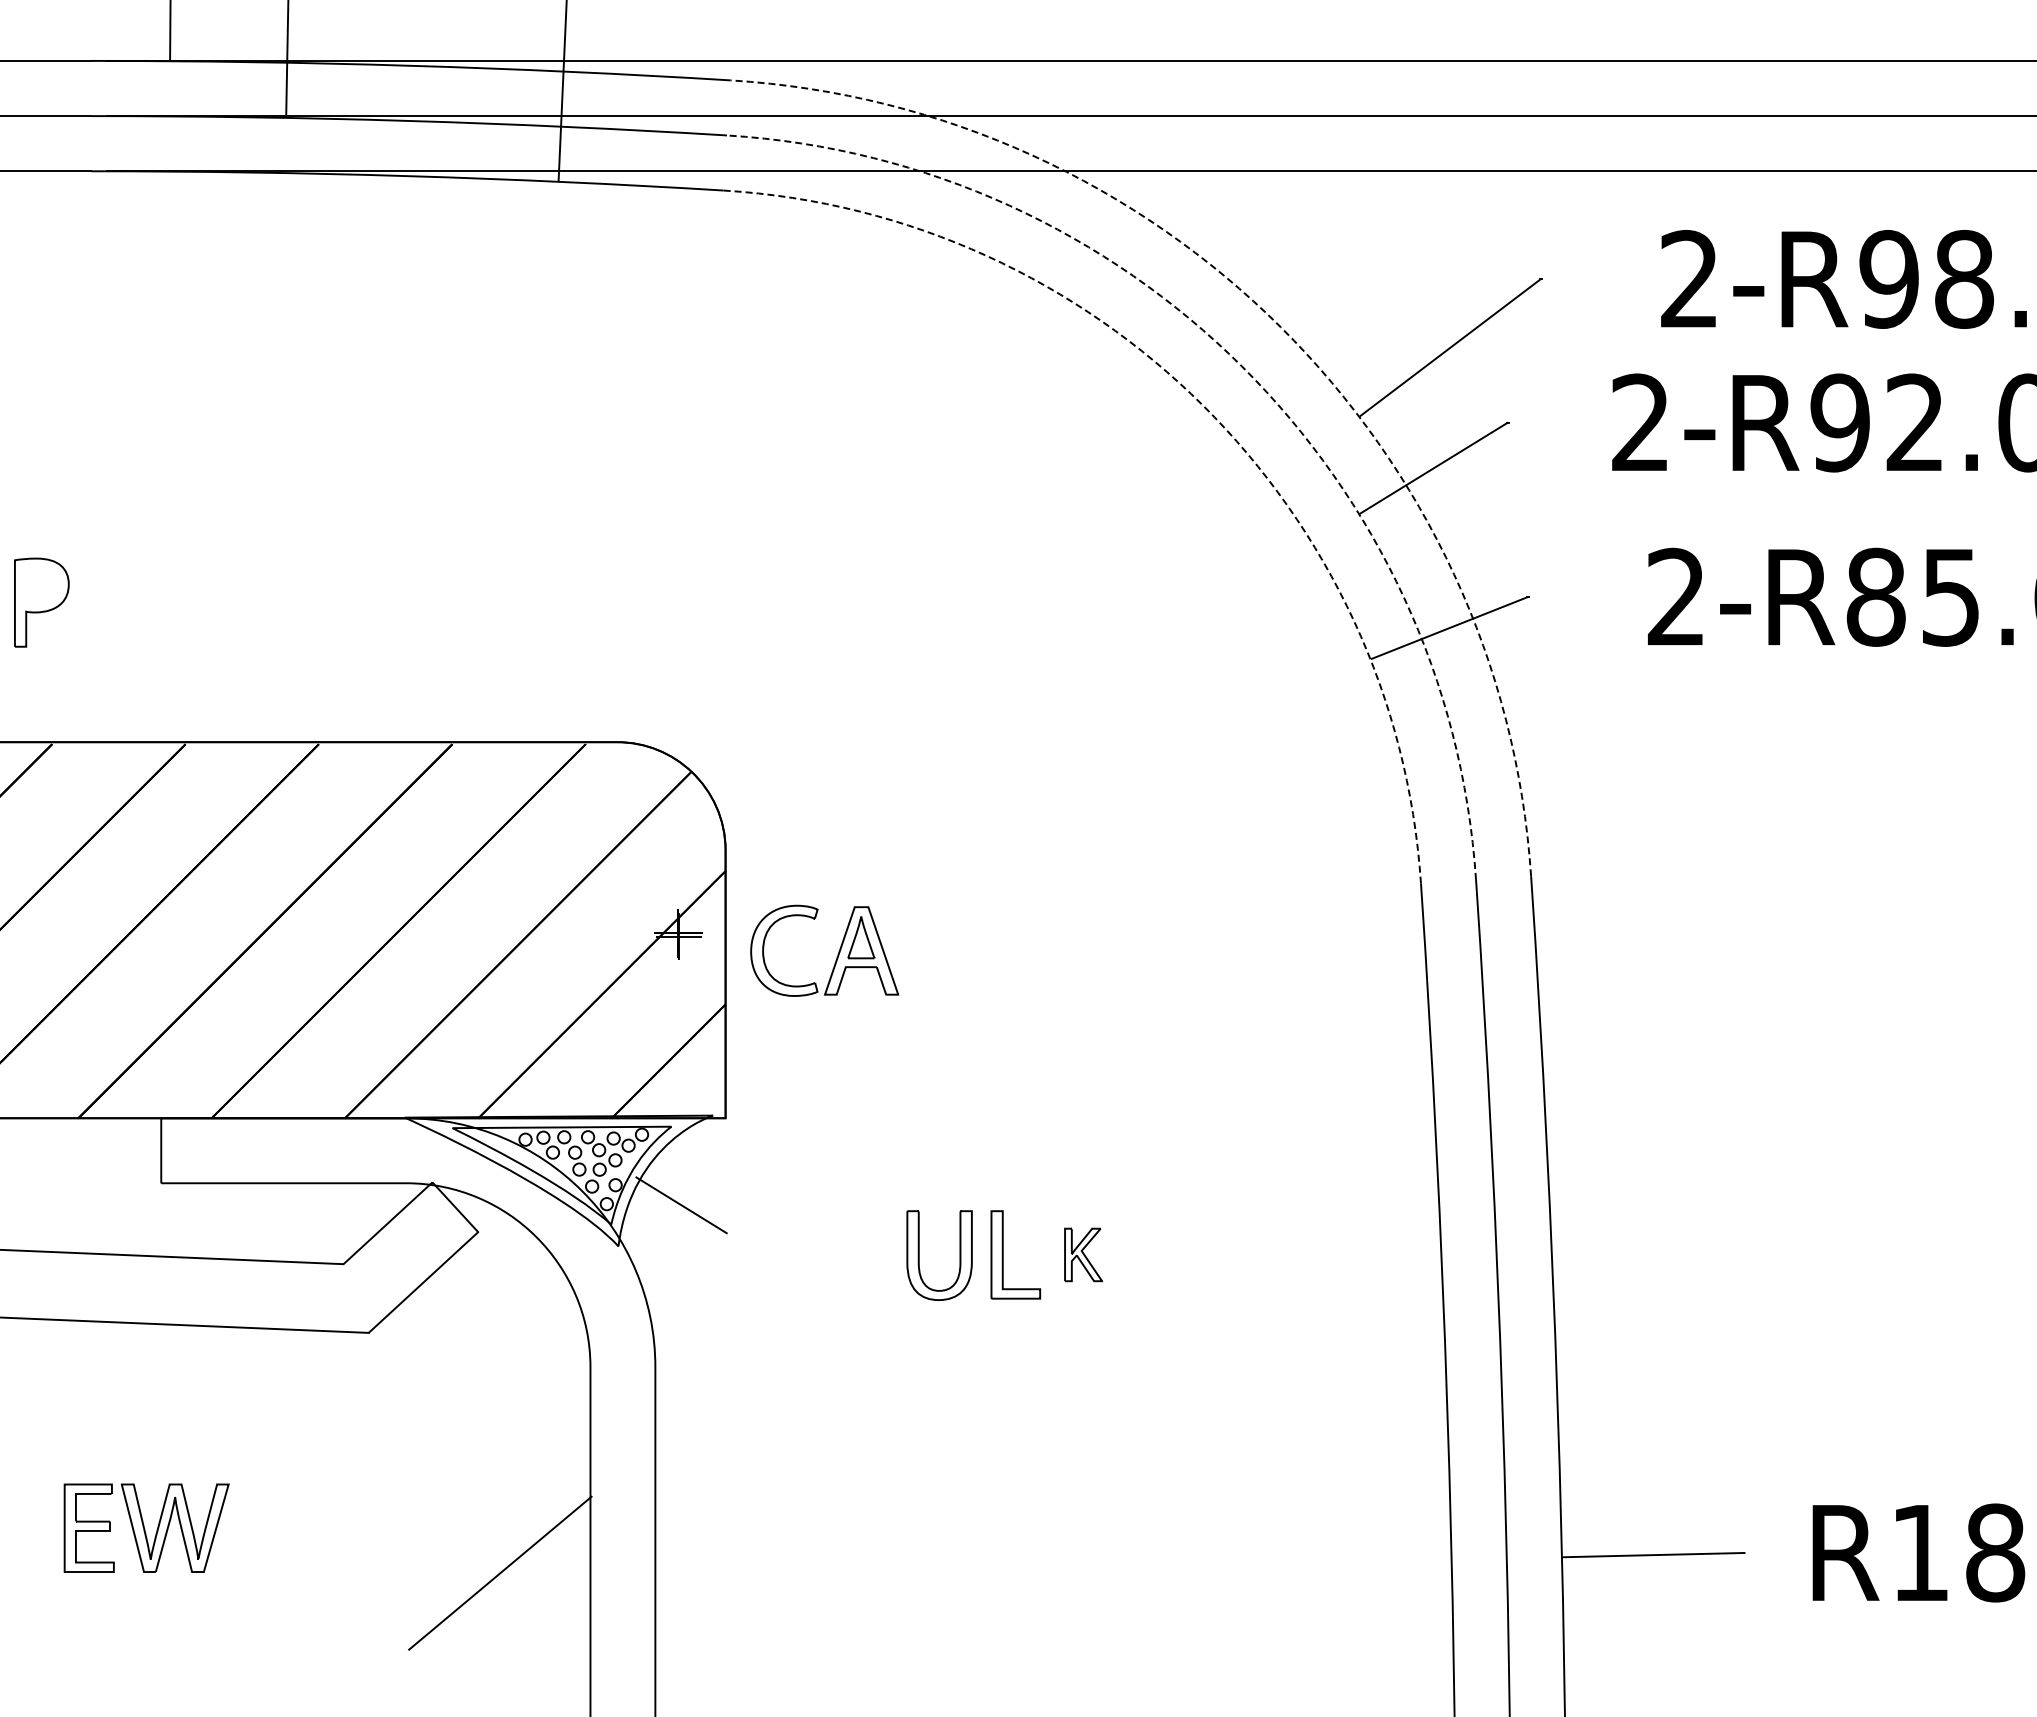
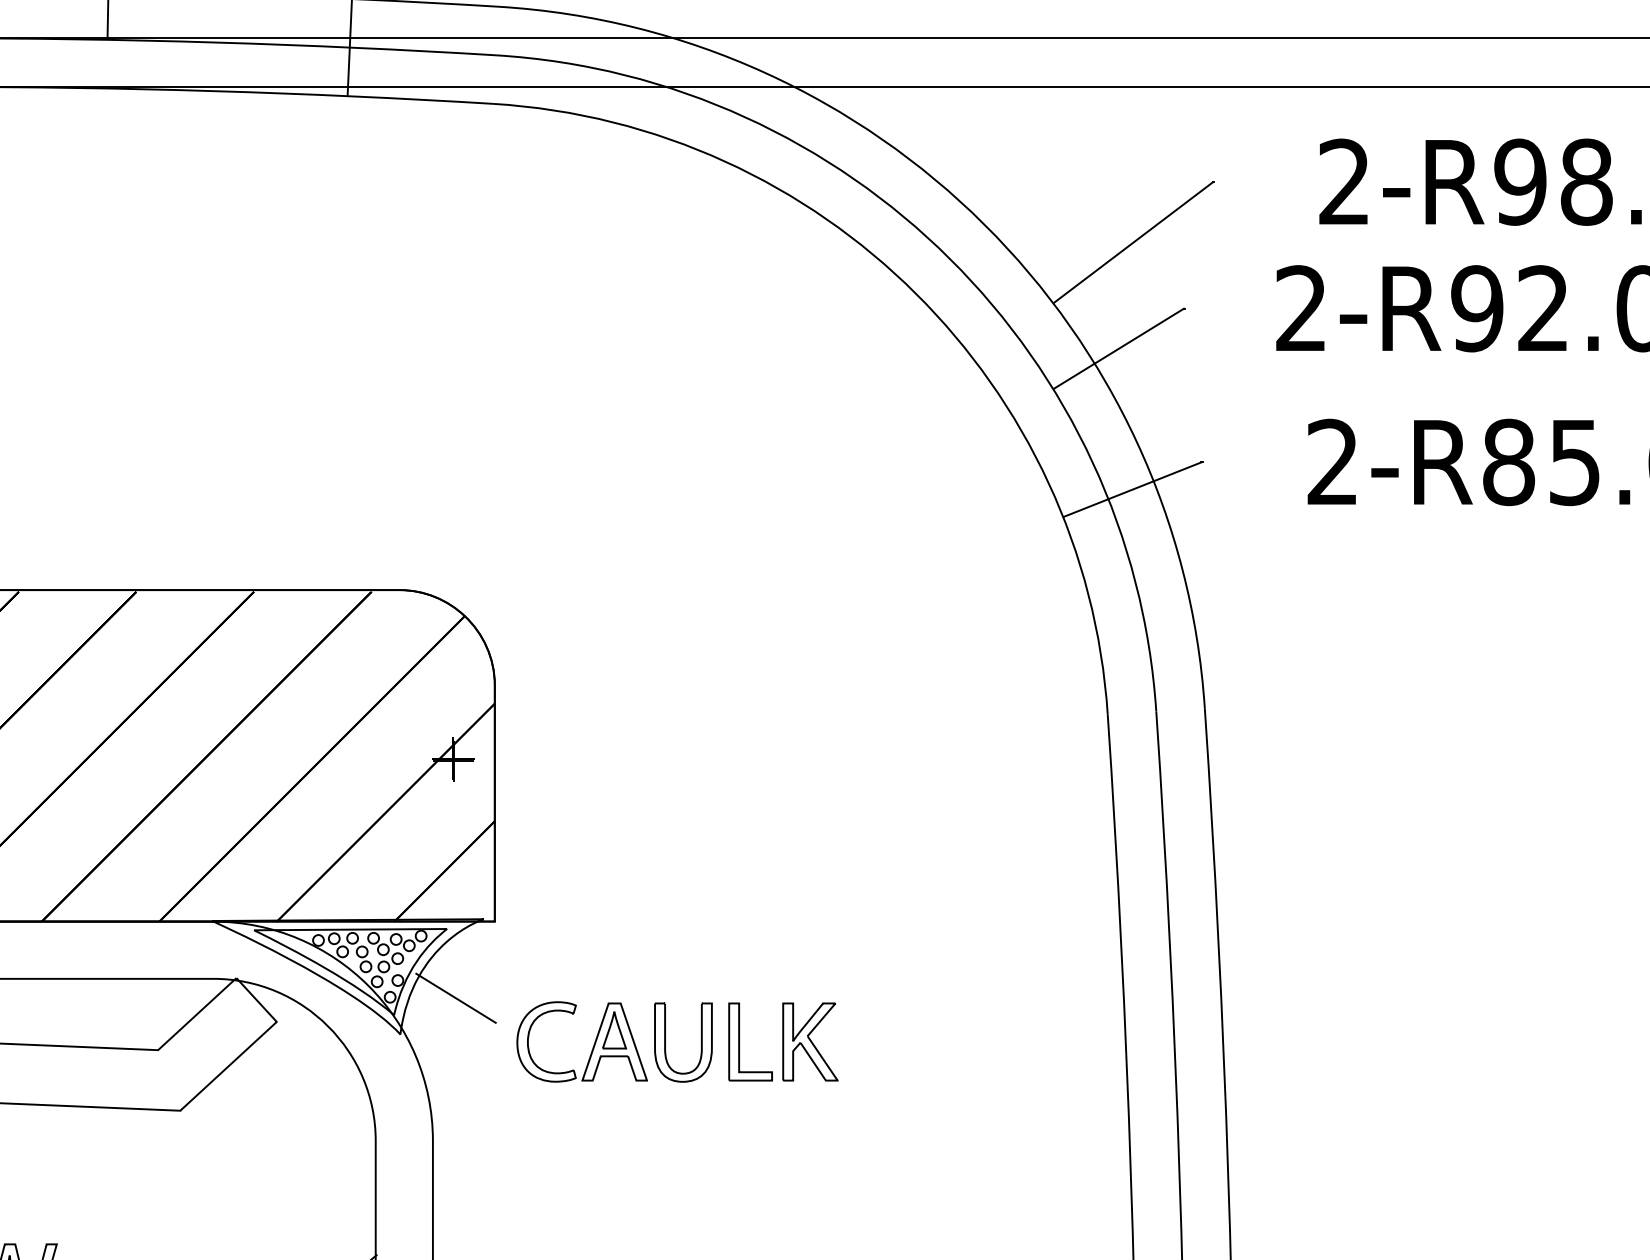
arc: (1280, 327) -> (983, 224), dashed -> solid
arc: (1241, 366) -> (949, 258), dashed -> solid
arc: (1203, 405) -> (916, 293), dashed -> solid
part: (837, 954) -> (593, 1045), moved
part: (1083, 1254) -> (810, 1041), size x1.67

